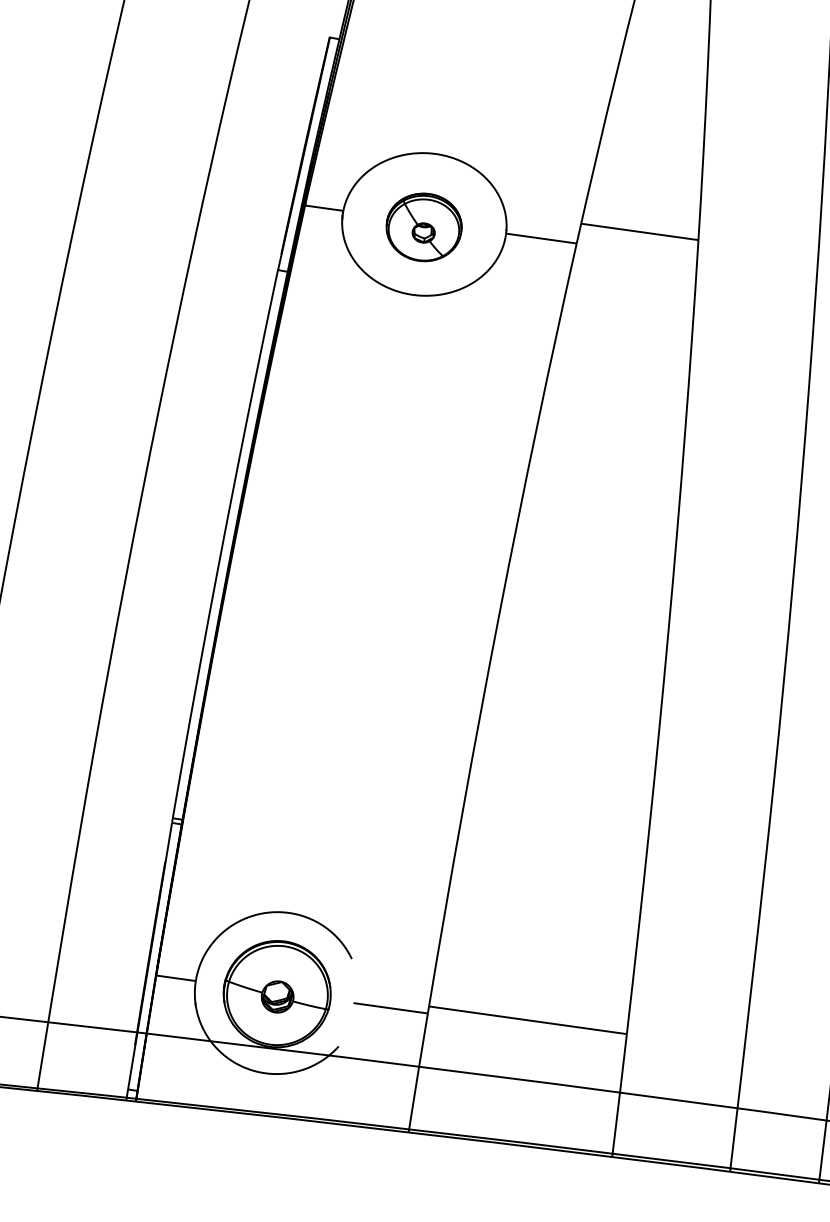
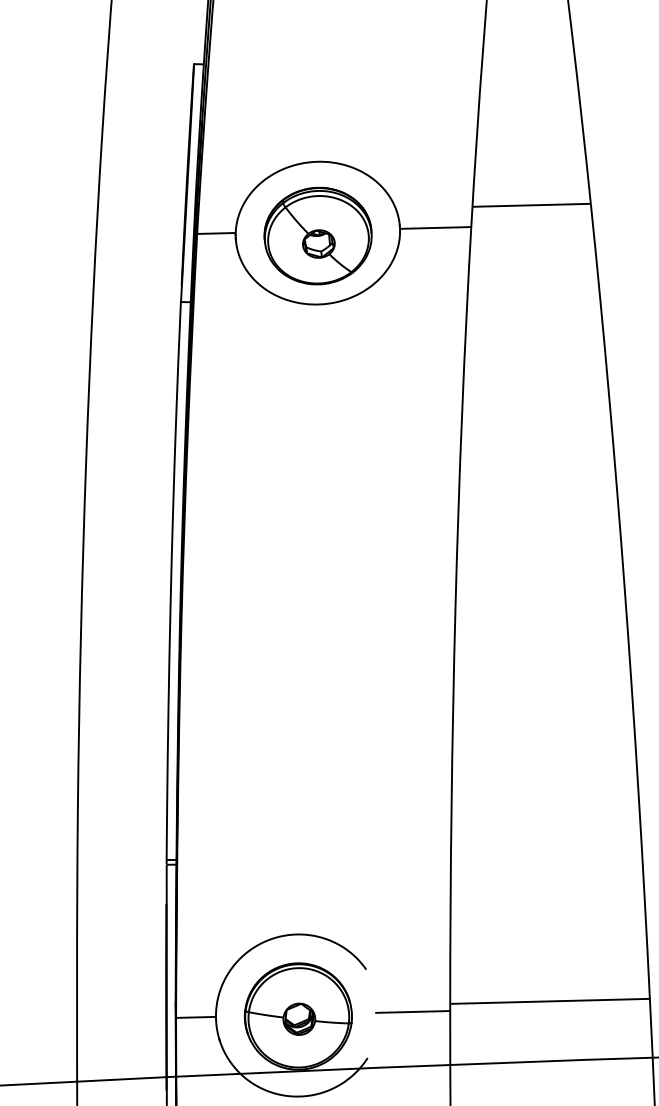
part: (423, 227) -> (317, 236), size x1.43

